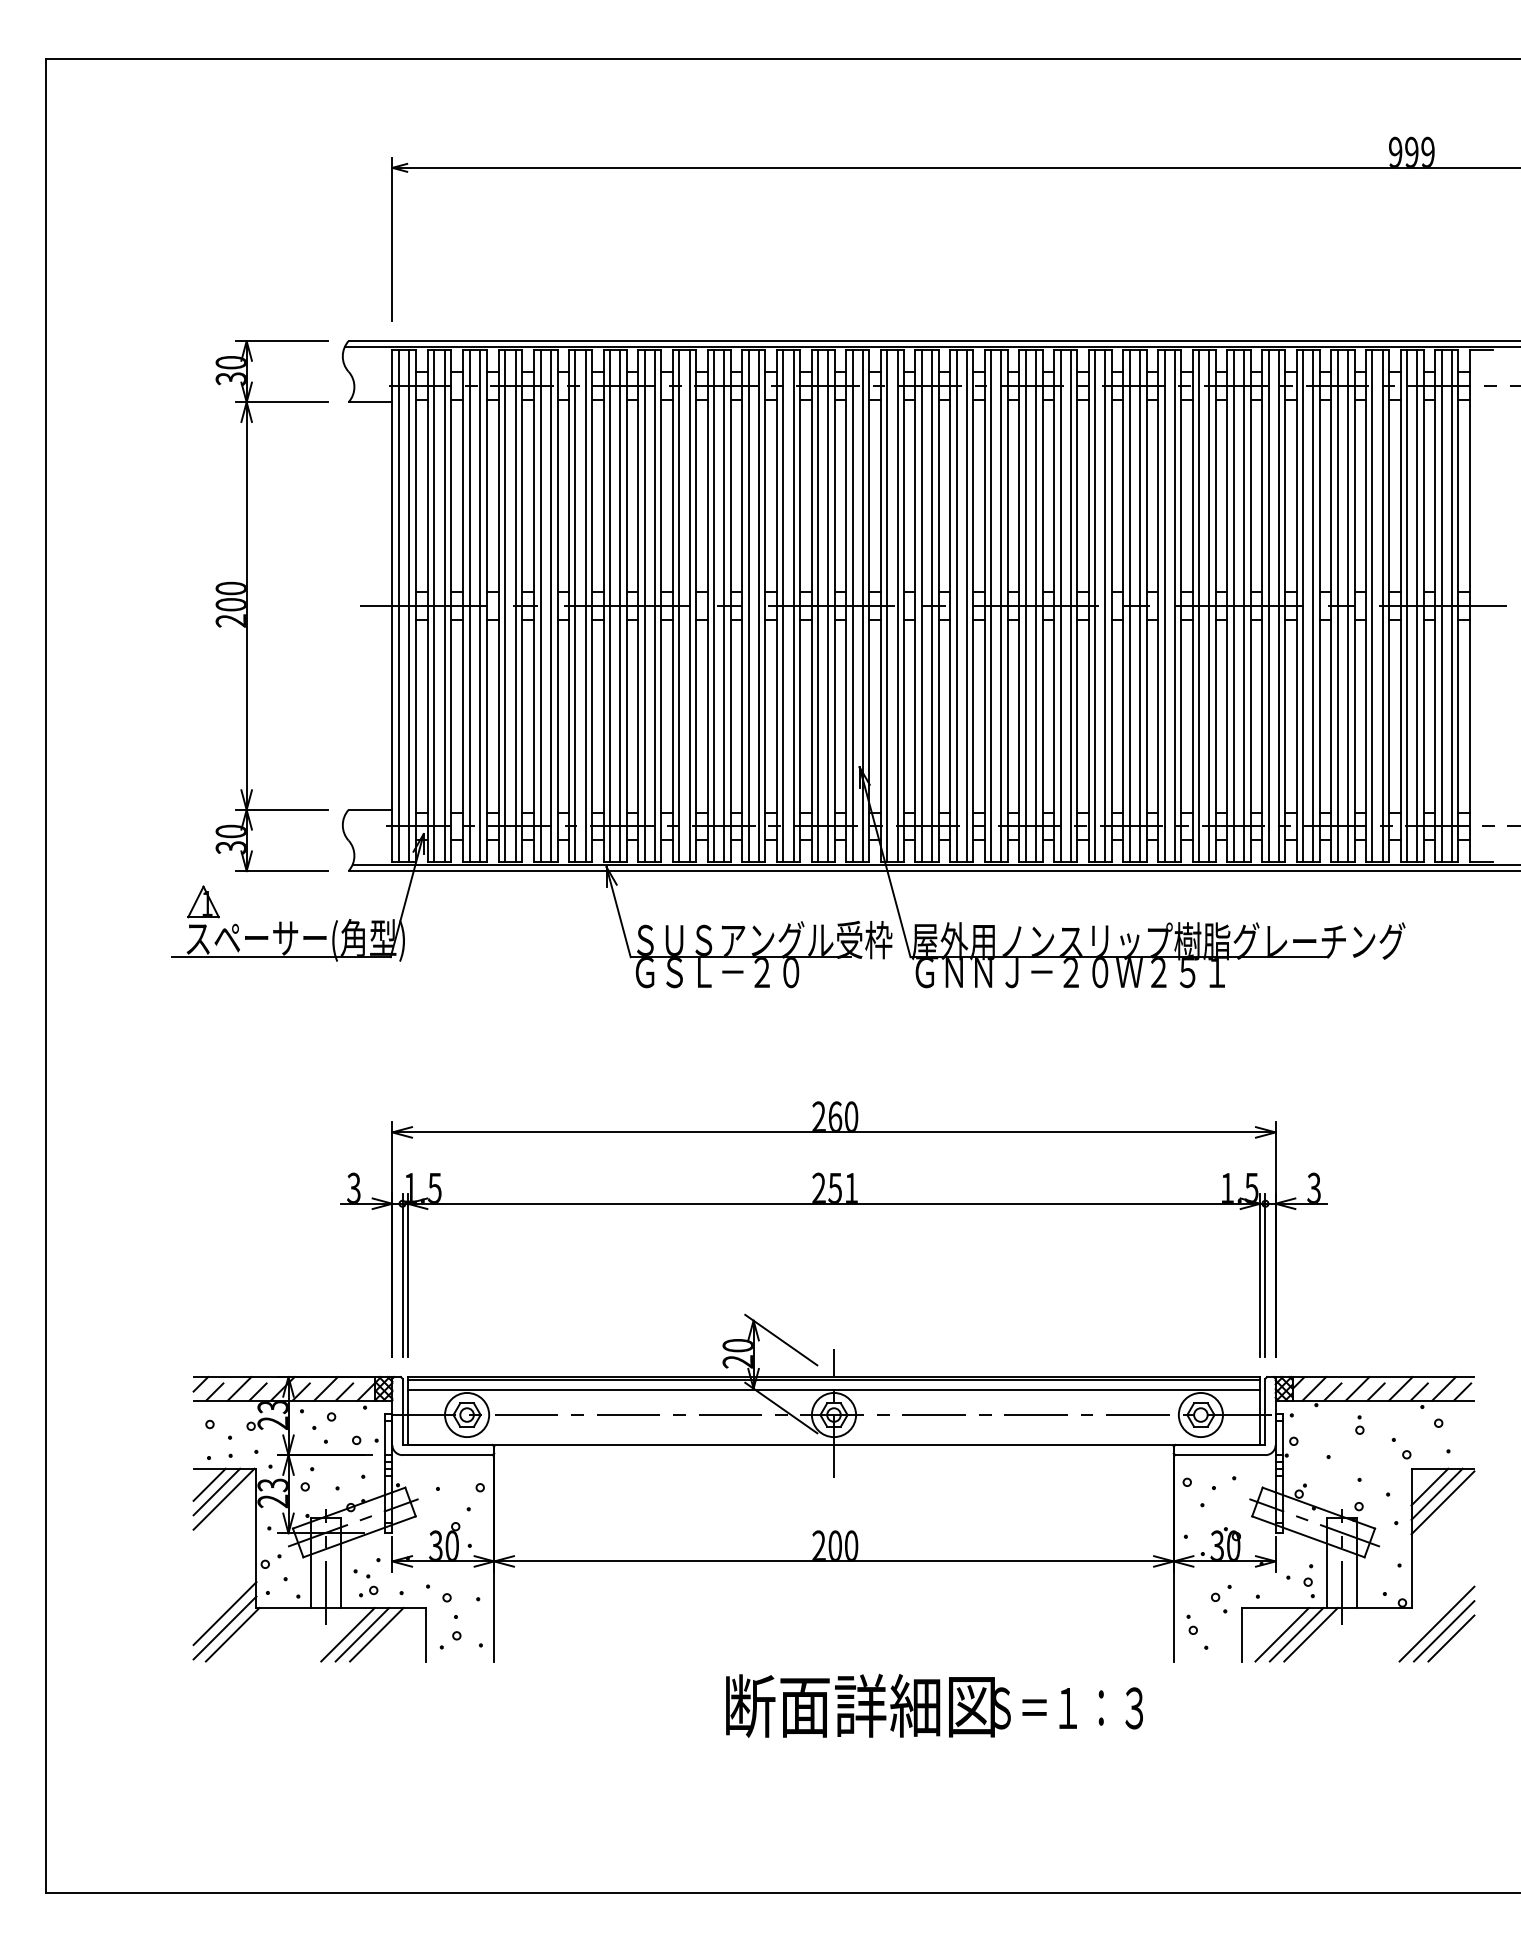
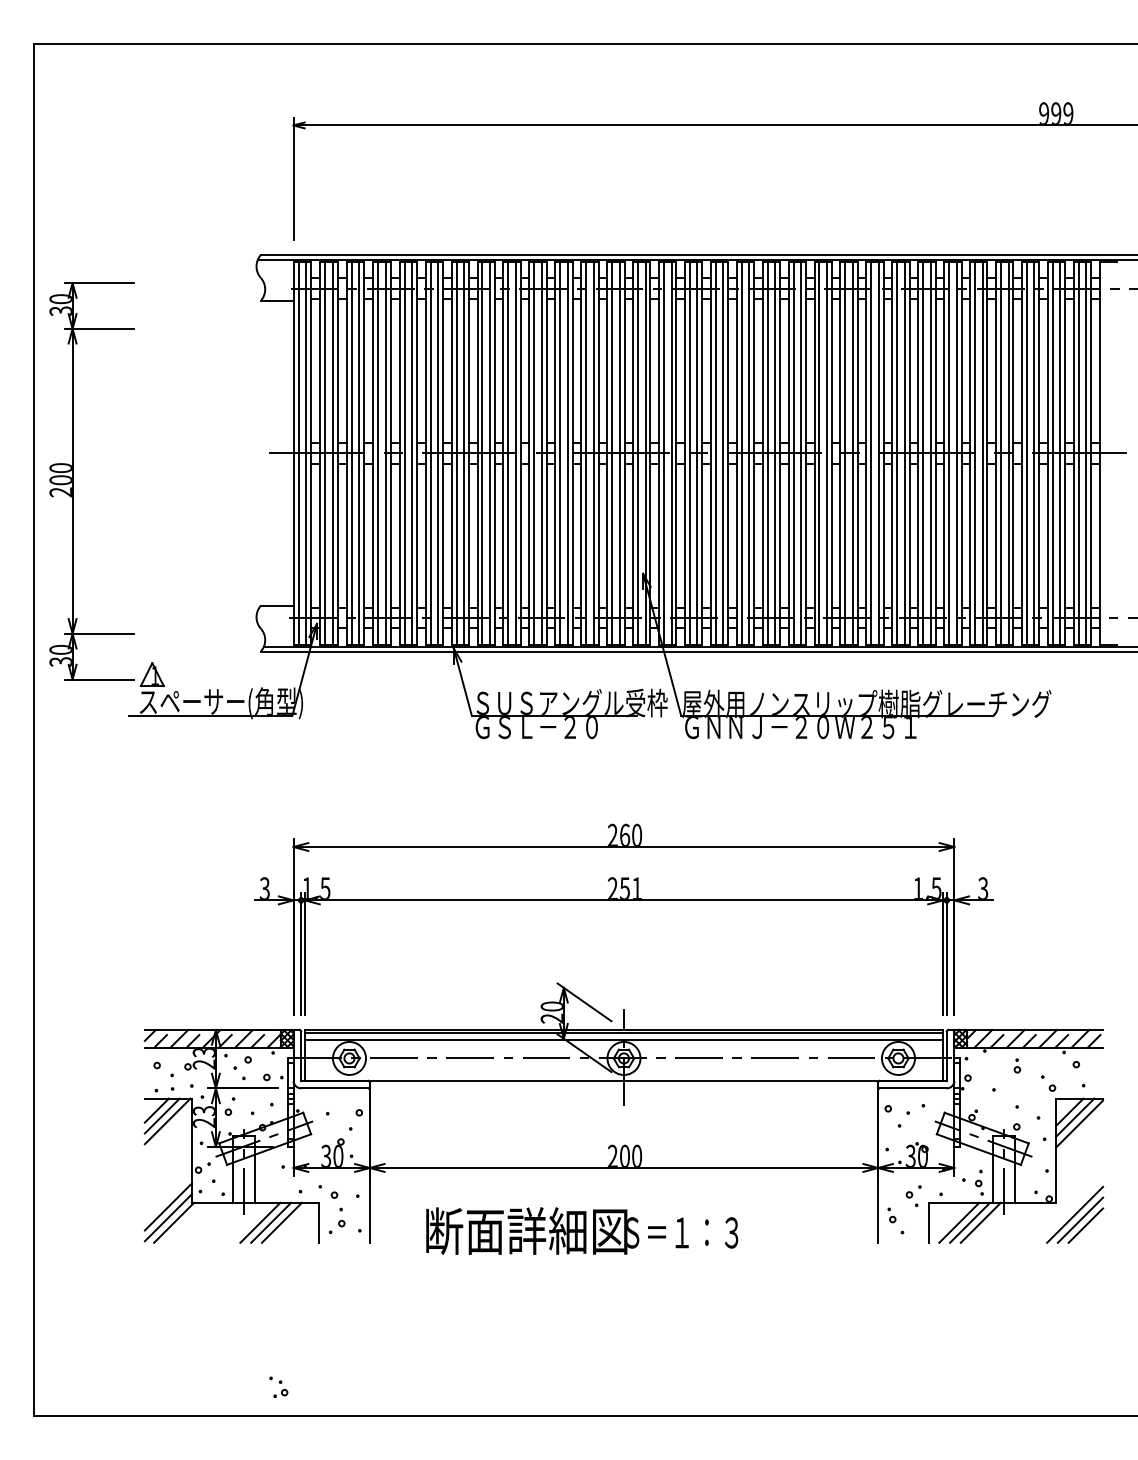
part: (247, 606) -> (73, 481), moved
part: (365, 1582) -> (278, 1386), moved
text: (934, 1705) -> (582, 1230), moved

